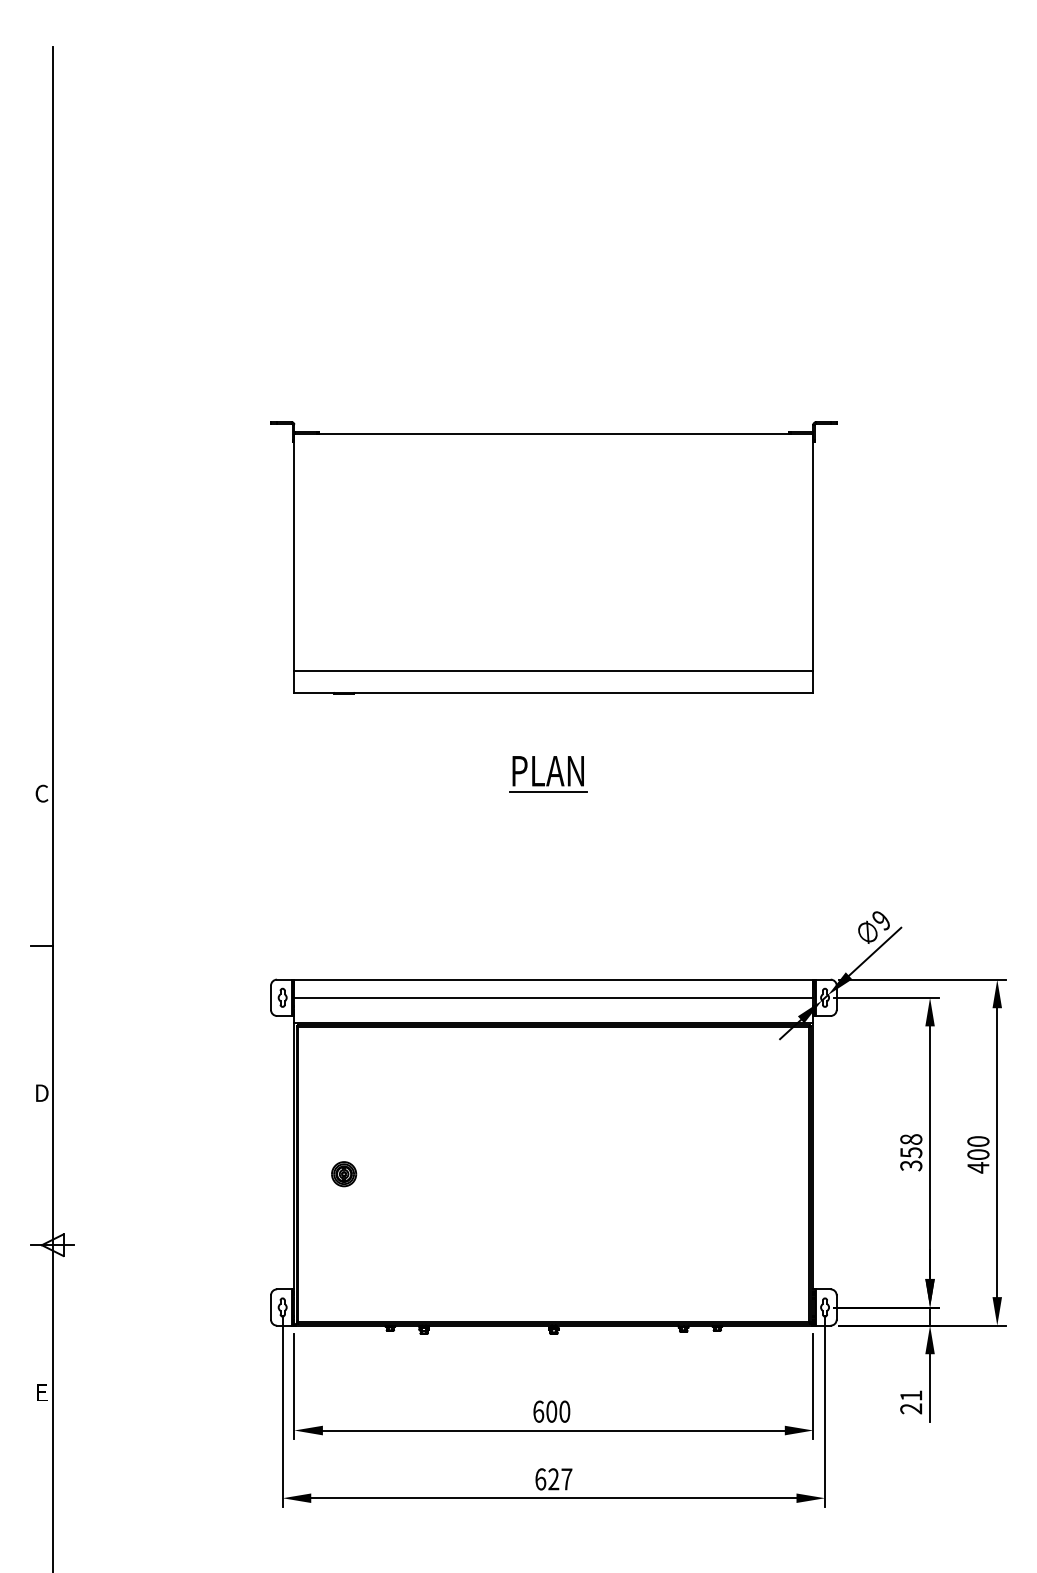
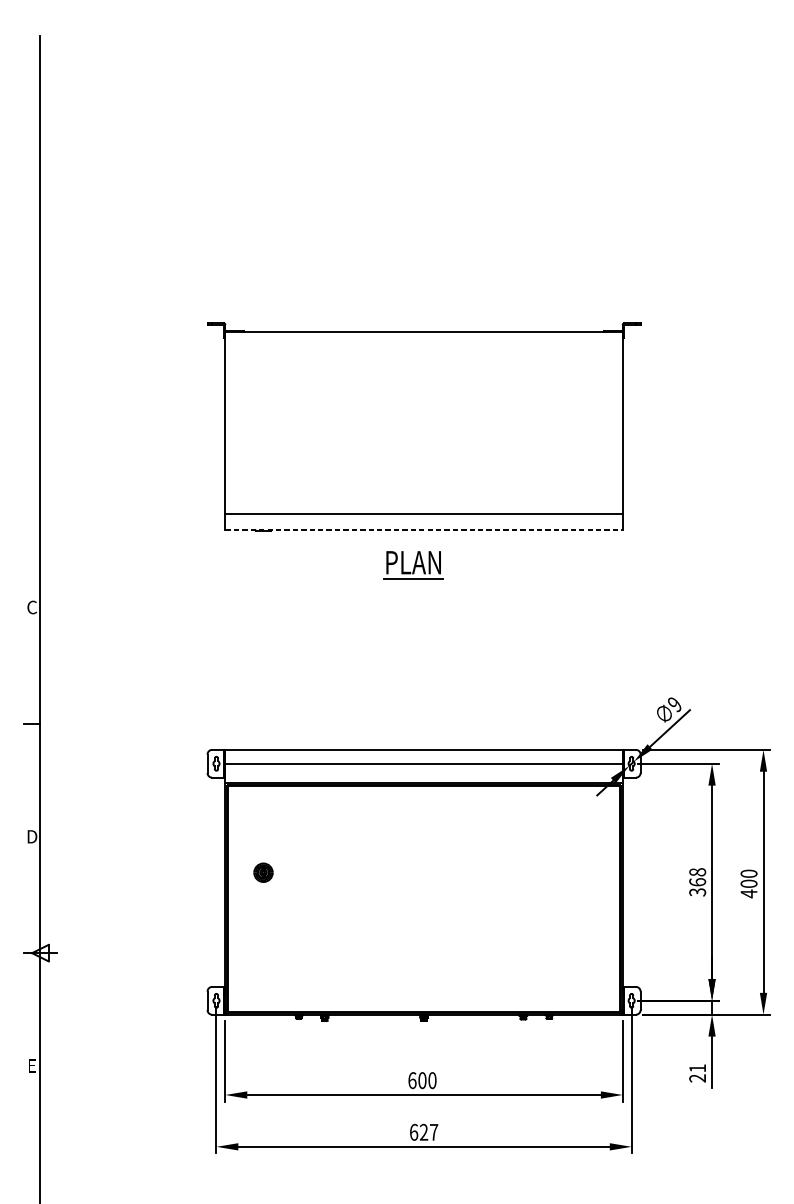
line: (553, 693) -> (423, 530), solid -> dashed
part: (548, 774) -> (413, 565), moved
text: (911, 1152) -> (697, 882), 358 -> 368
part: (344, 1174) -> (263, 872), moved

